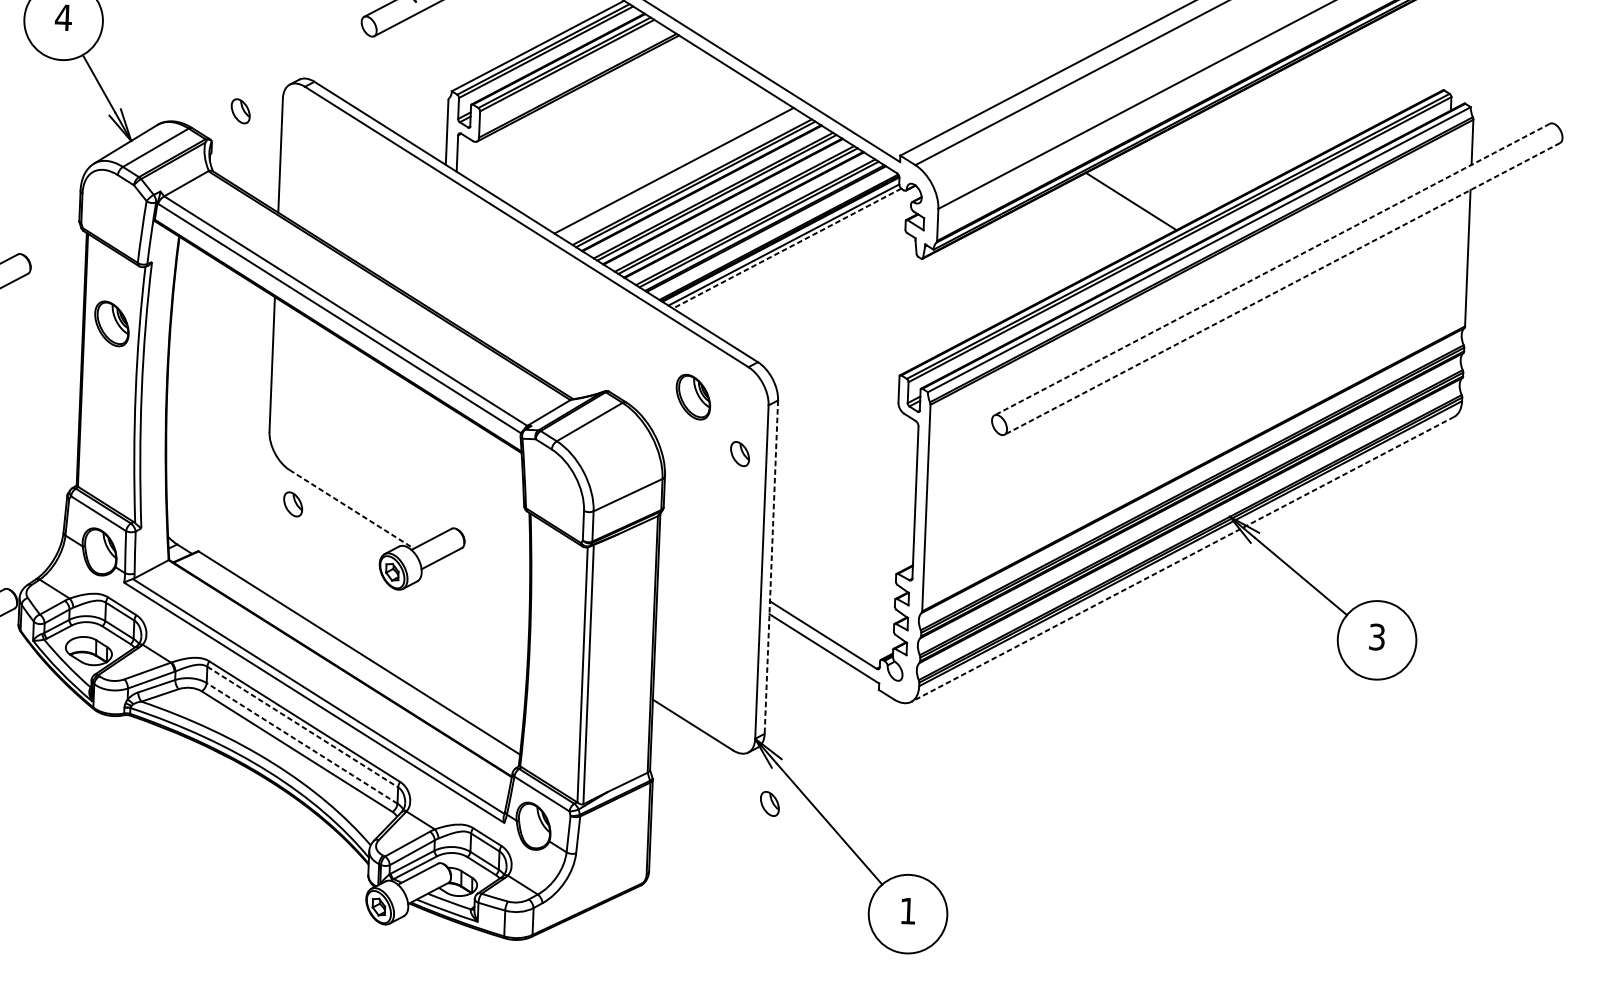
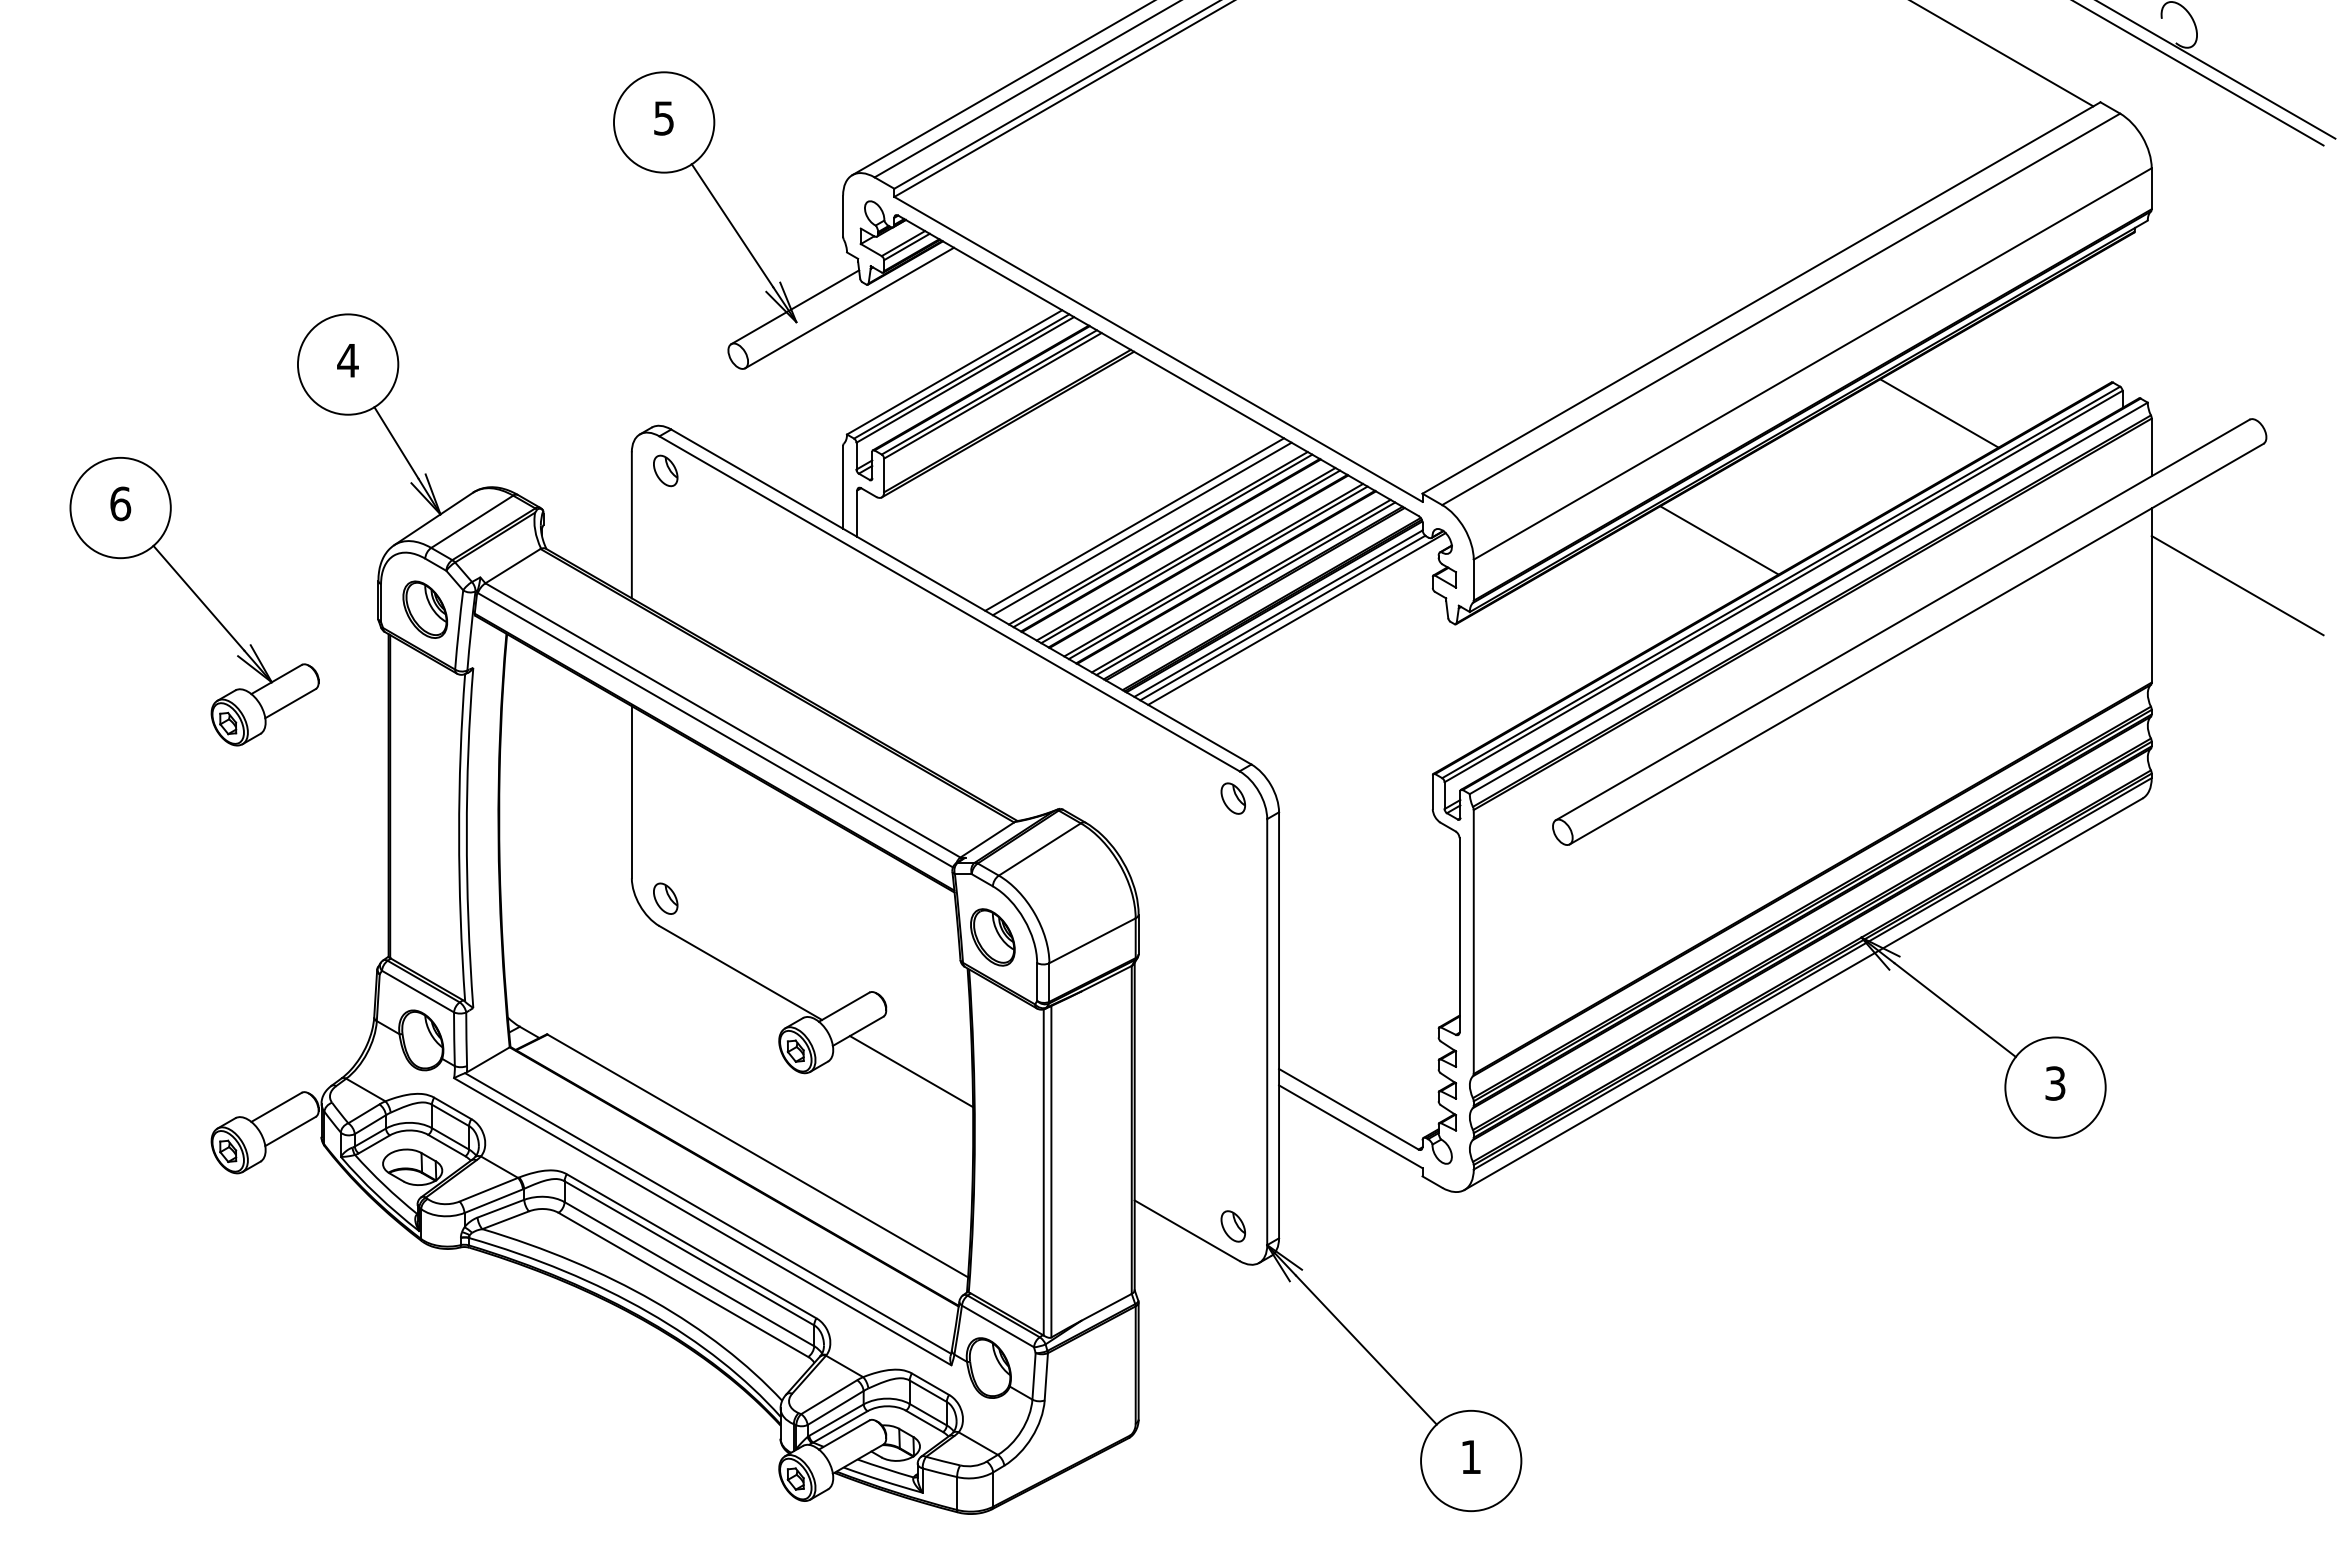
line: (1307, 109) -> (1939, 413), added
part: (240, 110) -> (665, 470), moved
line: (679, 174) -> (1141, 528), added
line: (786, 248) -> (1282, 618), dashed -> solid
line: (797, 249) -> (1296, 618), added
line: (1535, 253) -> (2237, 585), added
line: (1272, 269) -> (1902, 619), dashed -> solid
line: (1282, 289) -> (1916, 644), dashed -> solid
part: (112, 323) -> (425, 609), moved
part: (693, 397) -> (992, 937), moved
part: (739, 453) -> (1232, 798), moved
part: (292, 504) -> (665, 898), moved
line: (351, 509) -> (740, 973), dashed -> solid
line: (1182, 559) -> (1803, 994), dashed -> solid
line: (771, 567) -> (1279, 1025), dashed -> solid
line: (482, 591) -> (911, 1071), added
line: (302, 727) -> (689, 1253), dashed -> solid
line: (301, 742) -> (688, 1273), dashed -> solid
part: (769, 803) -> (1232, 1226), moved

